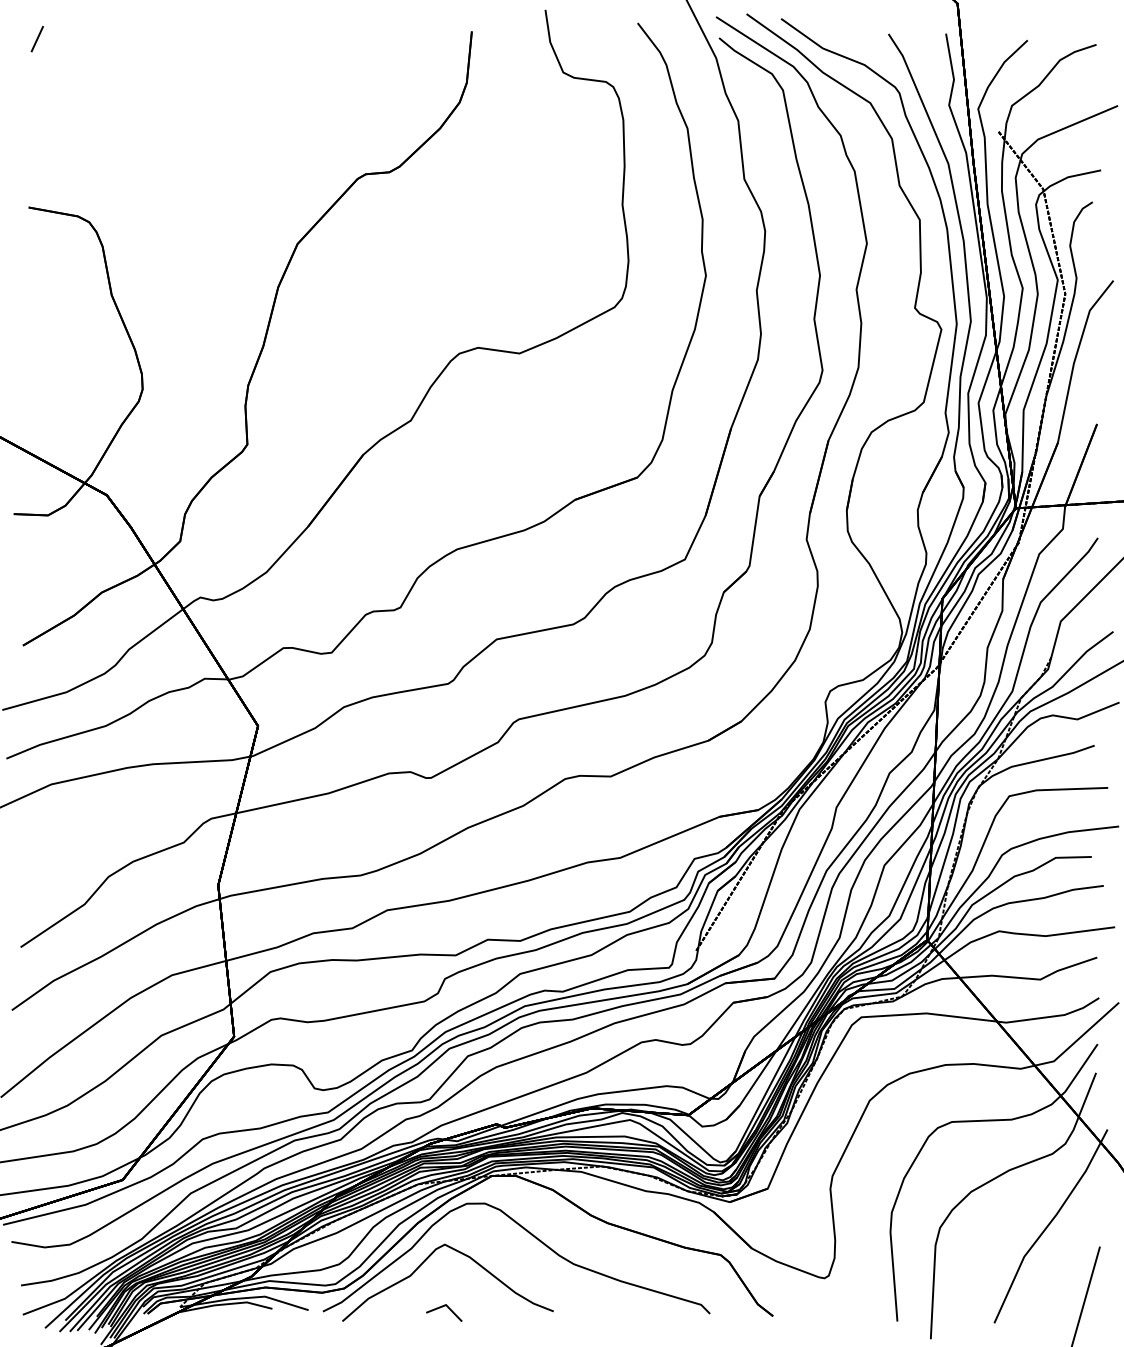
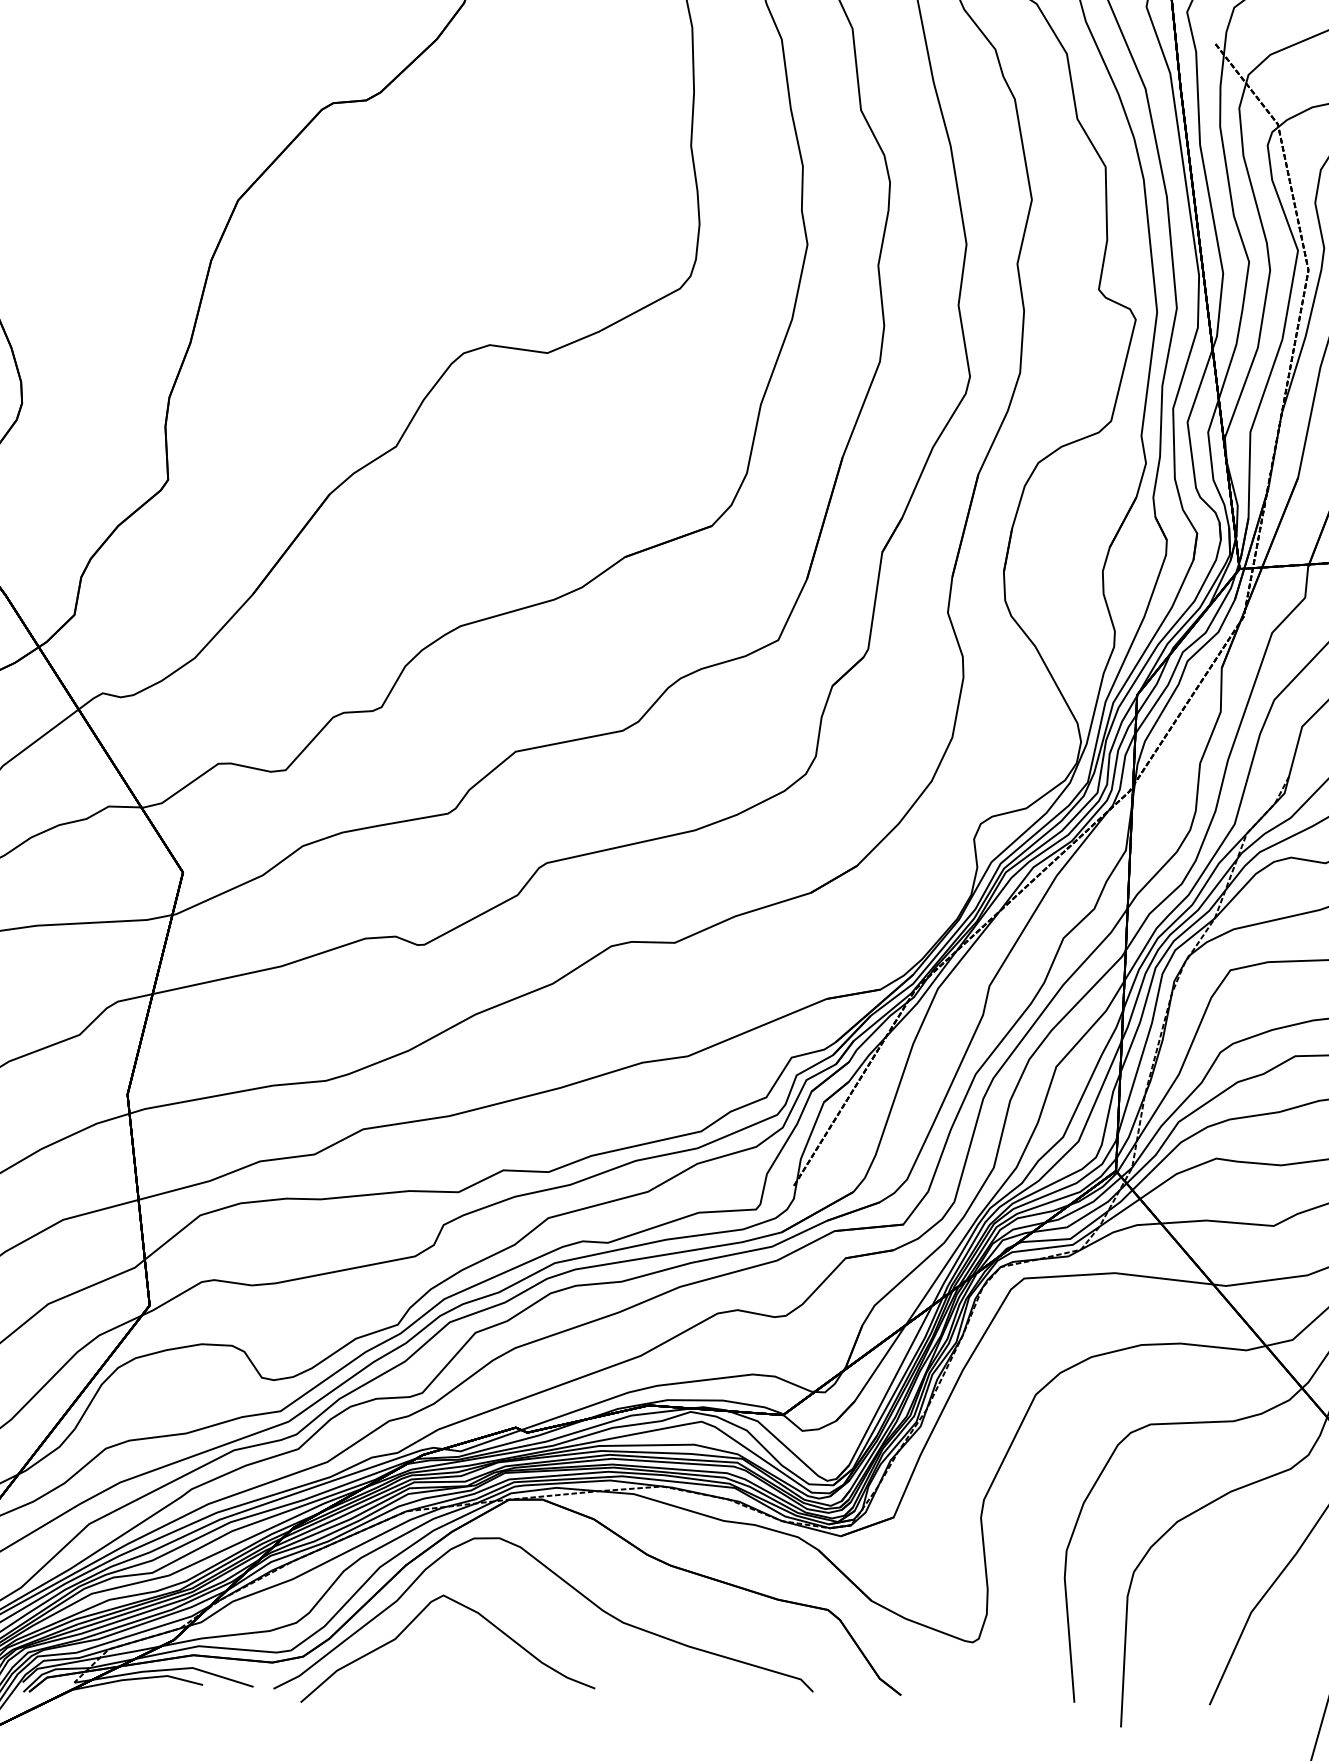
part: (444, 1312) -> (442, 1690), removed

